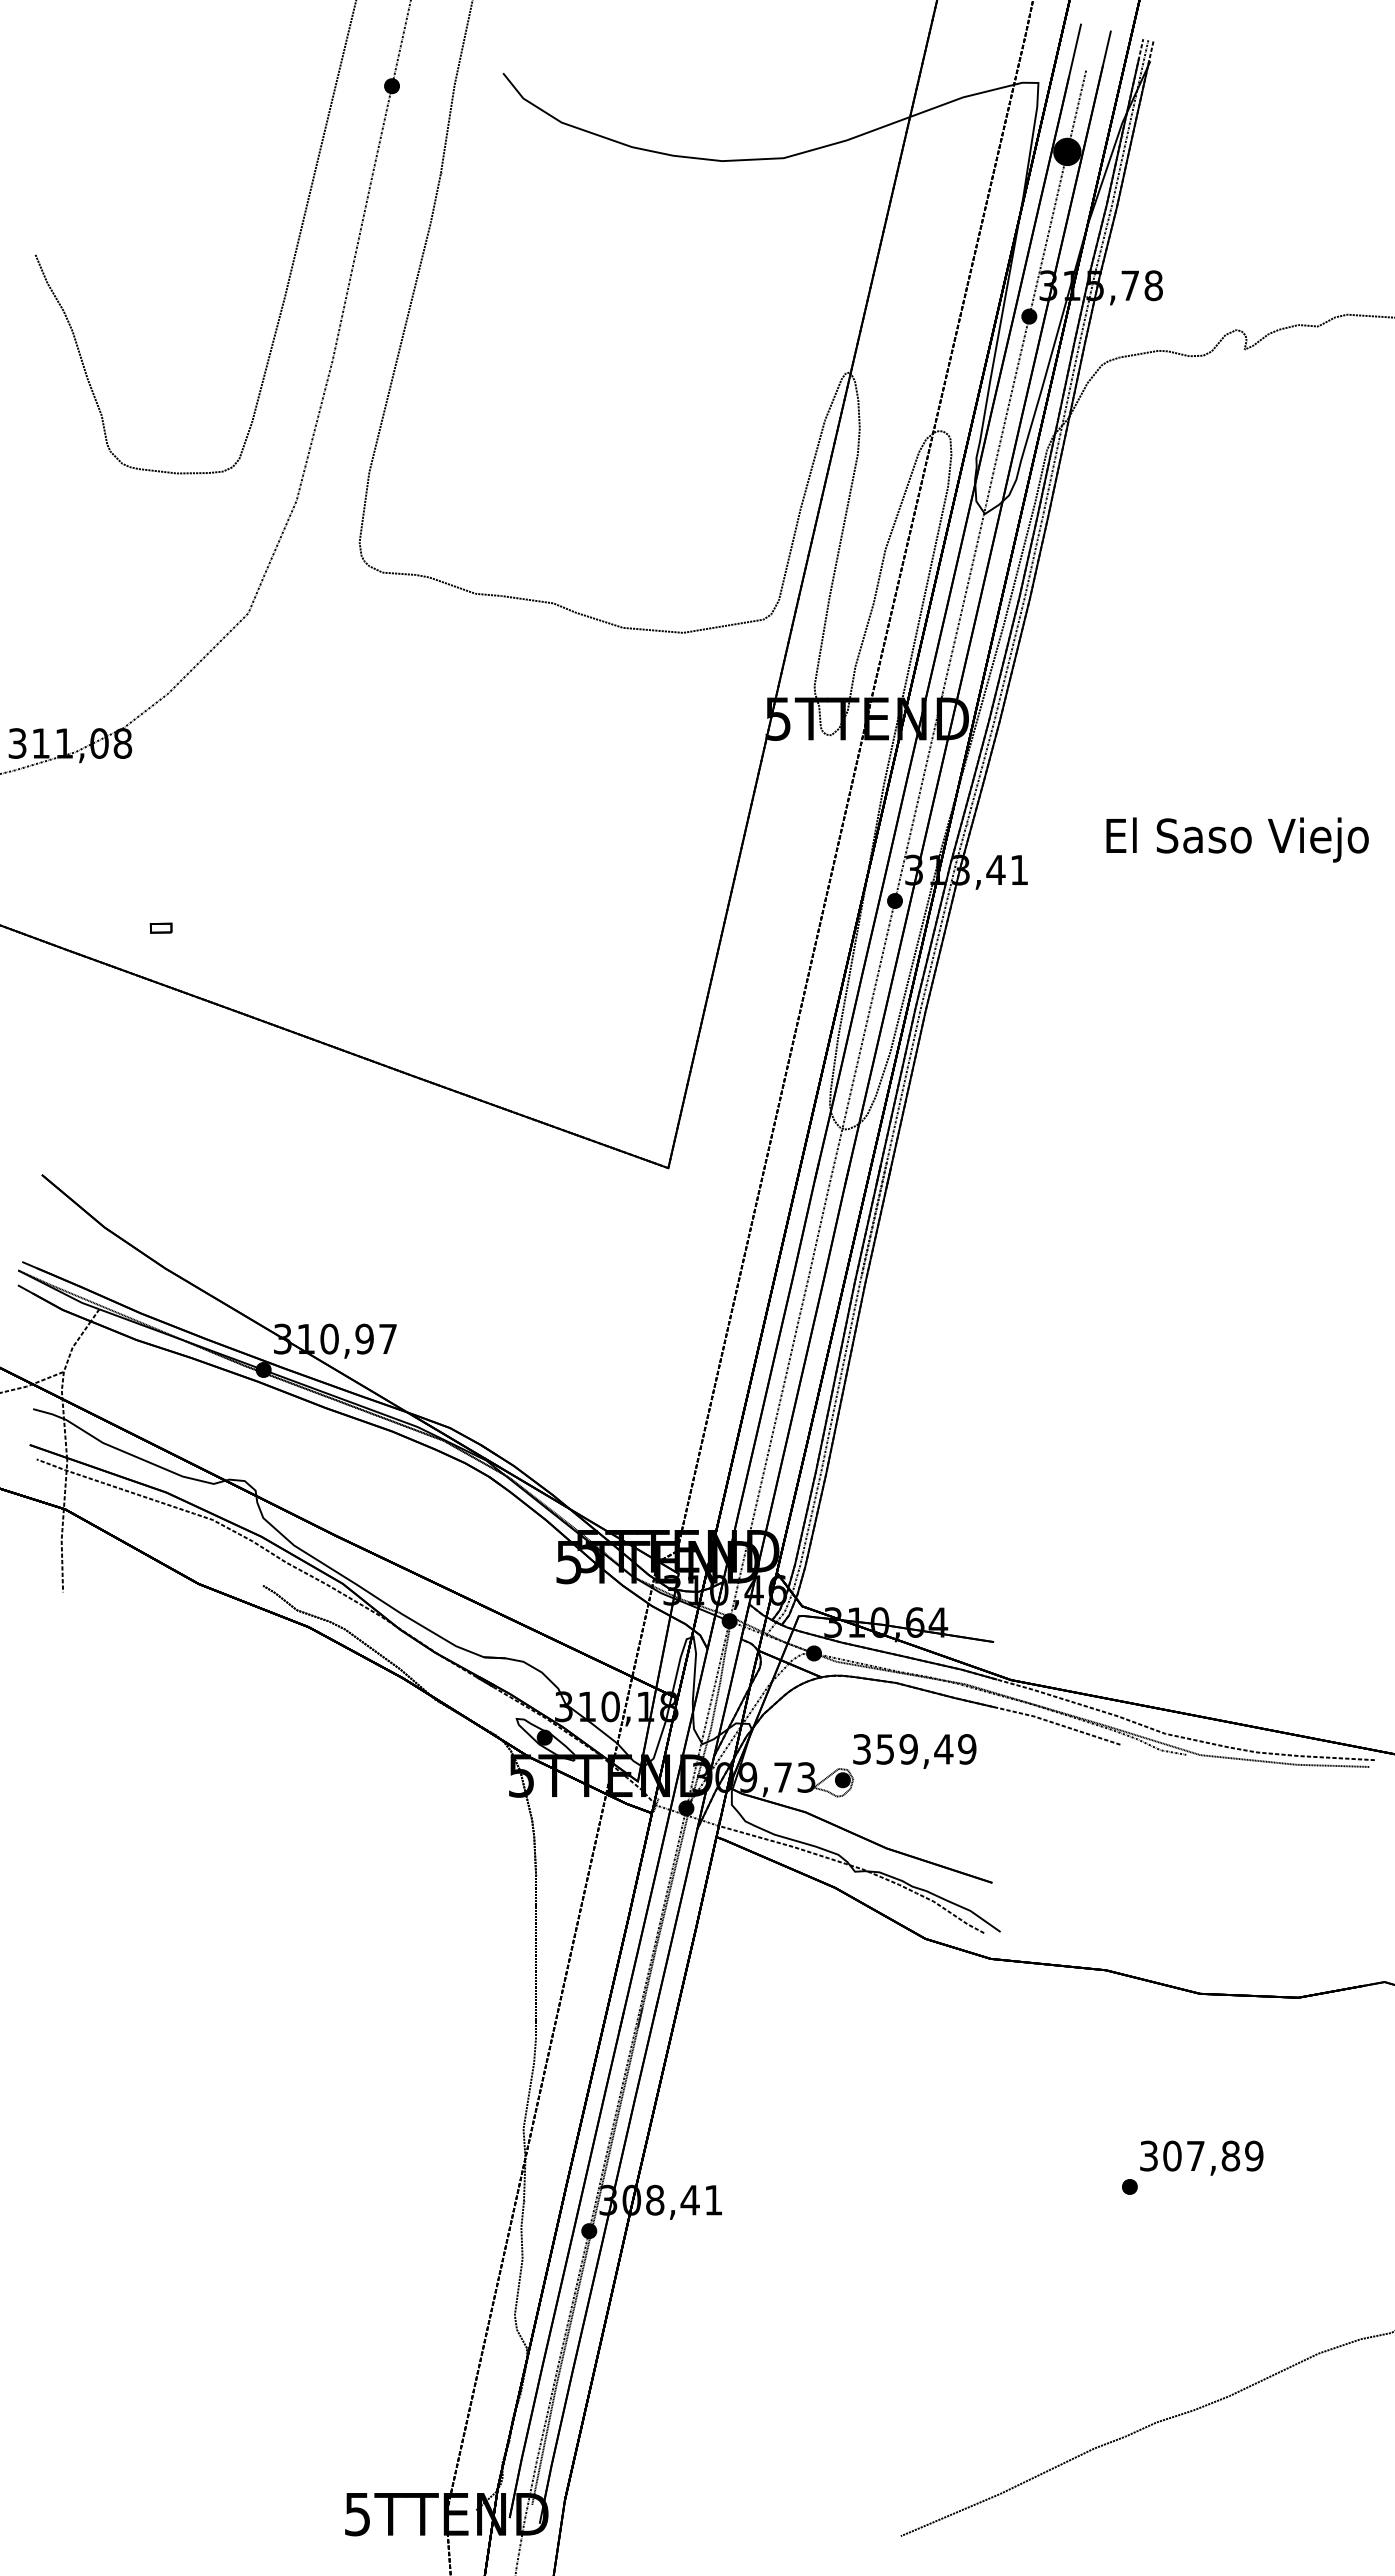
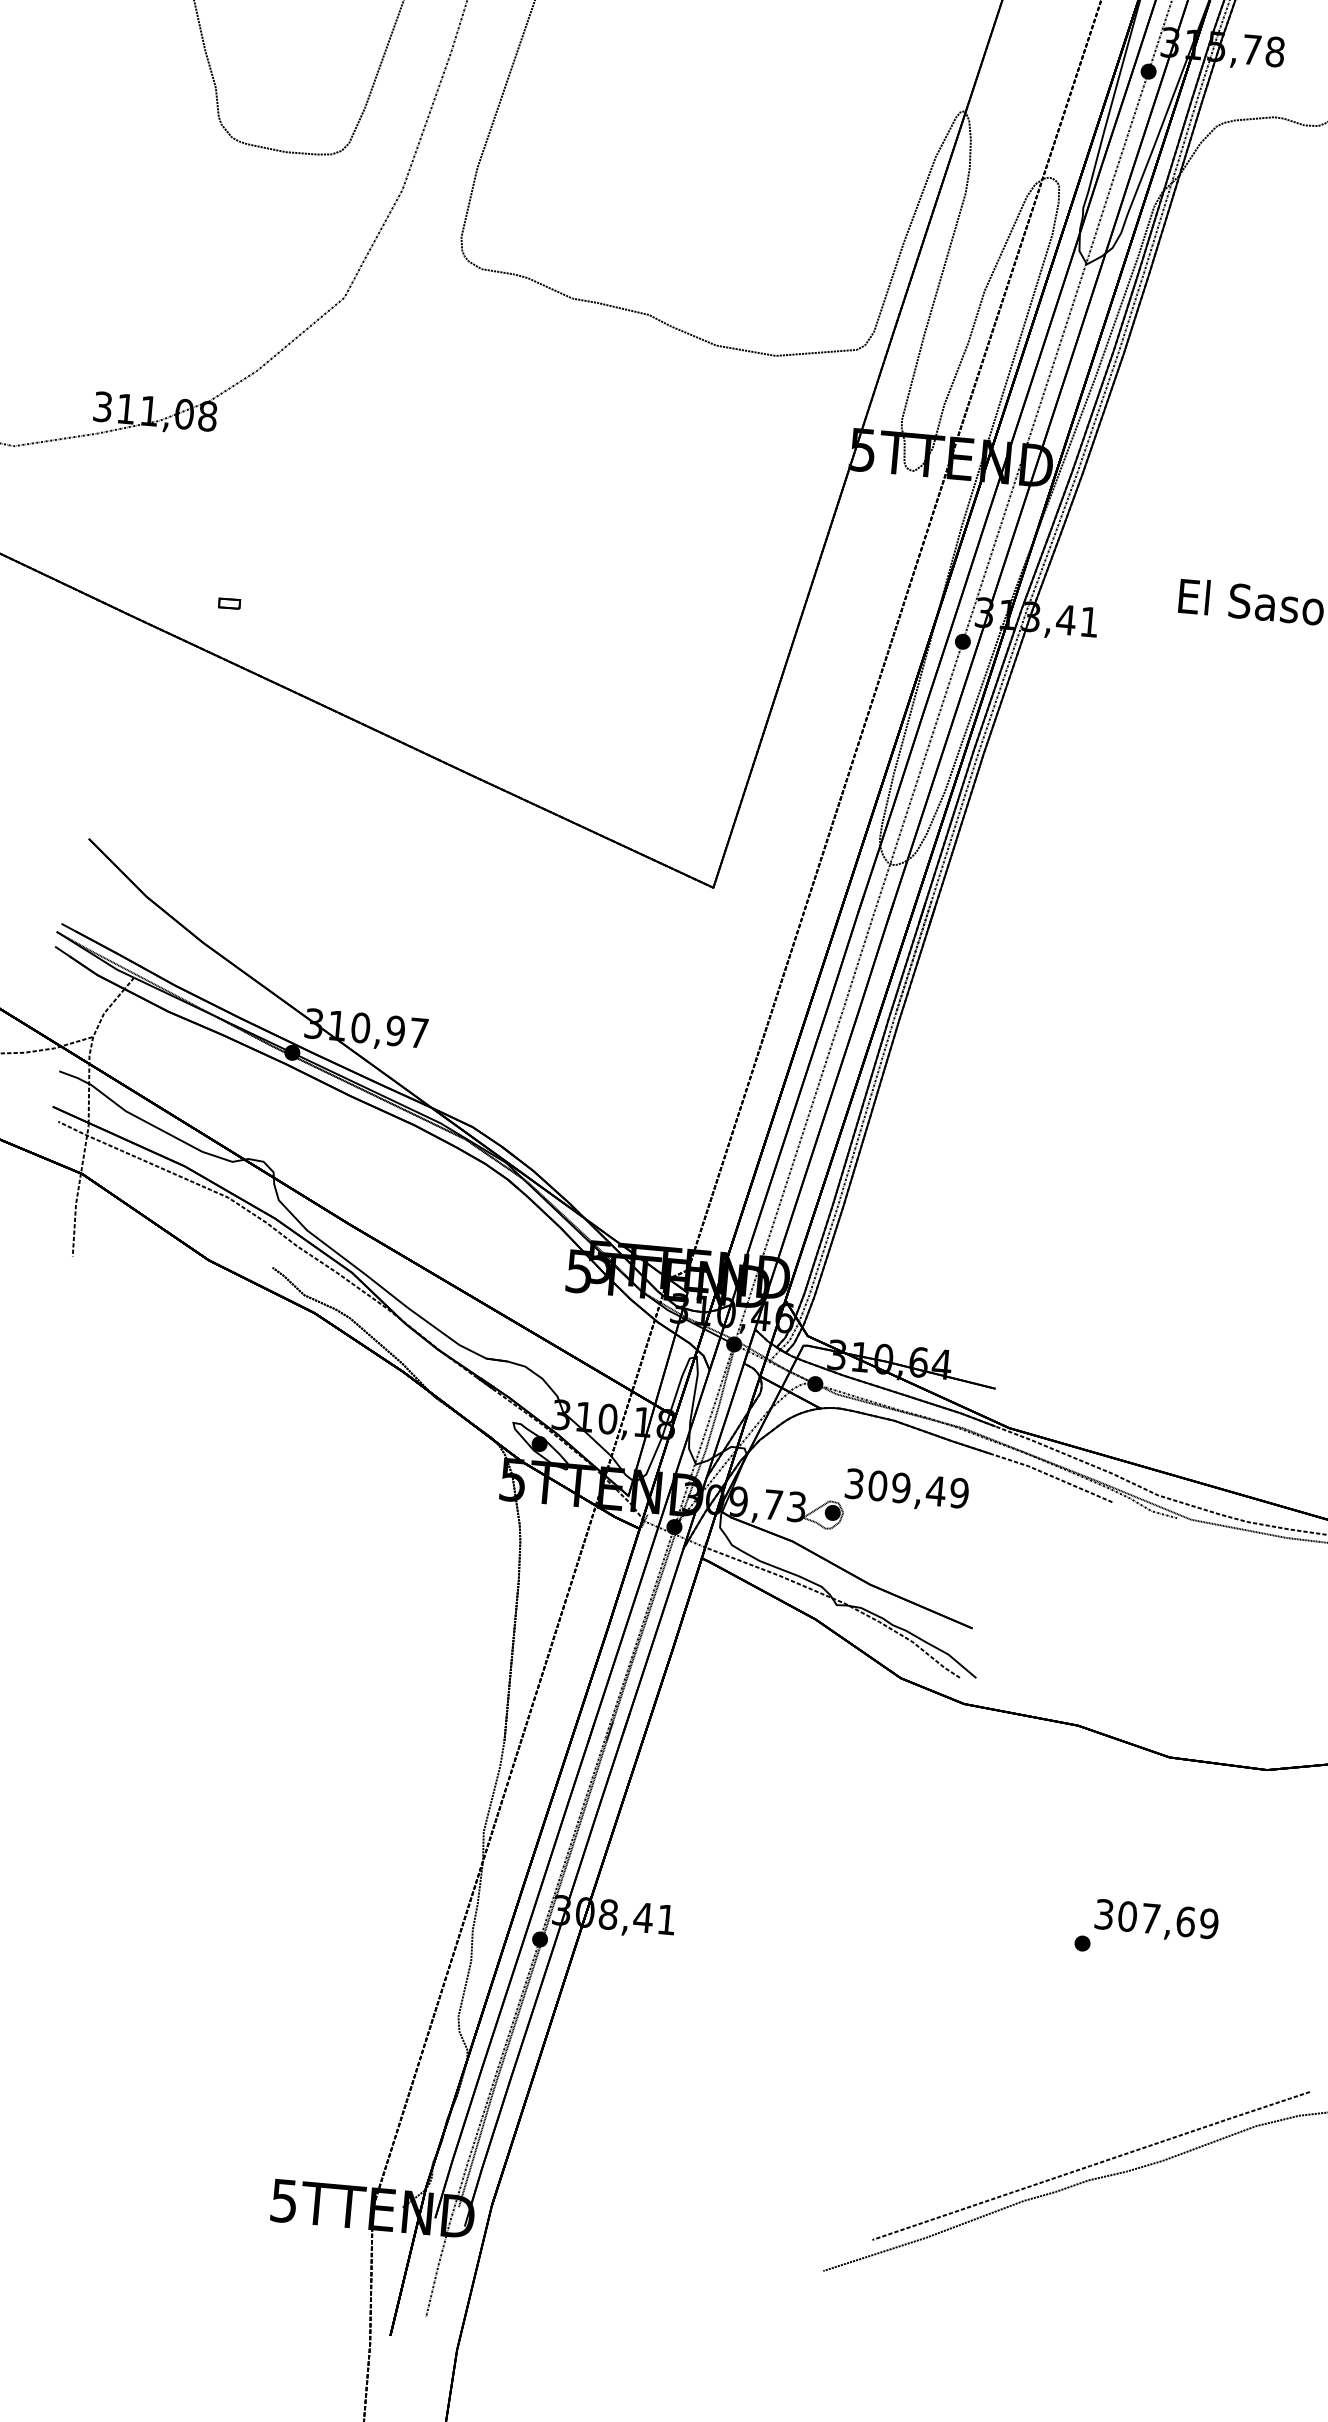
text: (885, 1749) -> (877, 1486), 359,49 -> 309,49
text: (1230, 2155) -> (1185, 1921), 307,89 -> 307,69
curve: (1157, 2407) -> (1090, 2165), added

